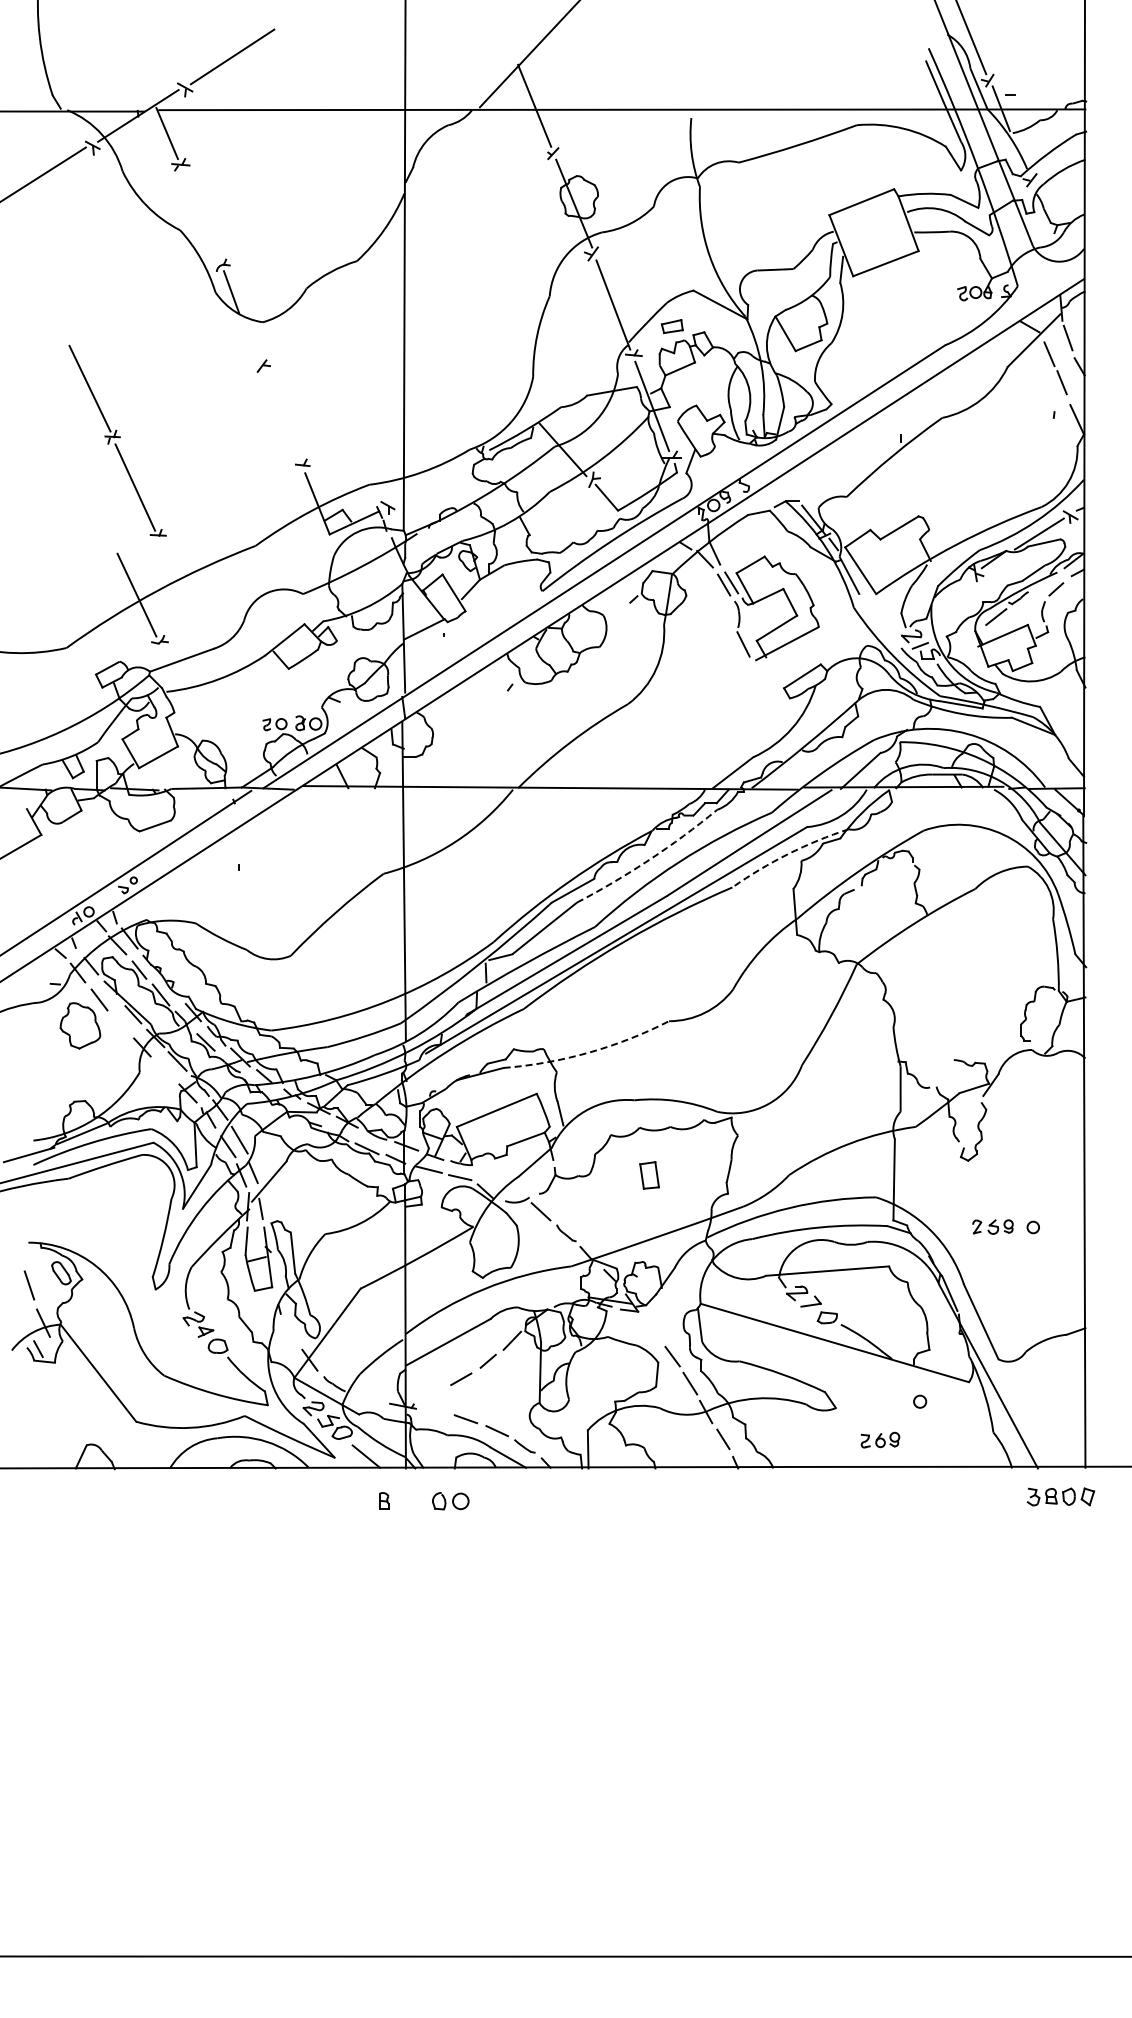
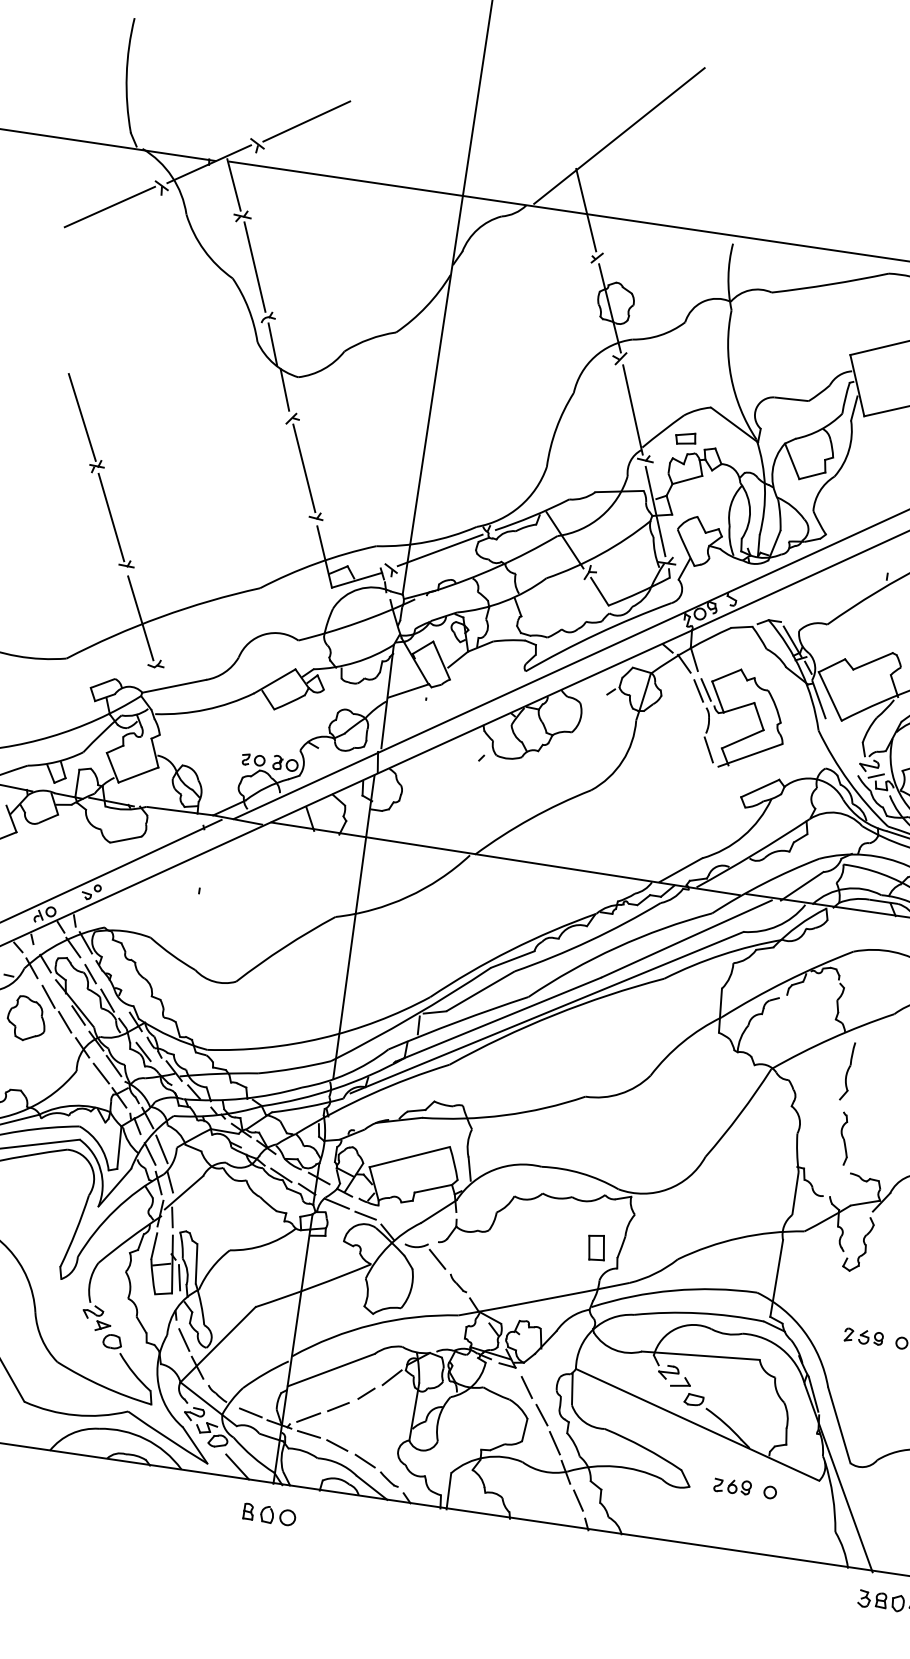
line: (200, 214) -> (254, 266), added
line: (250, 337) -> (284, 389), added
line: (282, 414) -> (304, 467), added
part: (117, 440) -> (101, 470), moved
line: (435, 479) -> (439, 550), added
arc: (788, 854) -> (722, 955), dashed -> solid
arc: (649, 859) -> (589, 940), dashed -> solid
part: (935, 955) -> (847, 1071), added
line: (120, 1023) -> (65, 1022), added
part: (942, 1025) -> (844, 1139), added
arc: (588, 1052) -> (504, 1115), dashed -> solid
line: (165, 1071) -> (101, 1073), added
part: (649, 1175) -> (596, 1247), moved
line: (277, 1269) -> (179, 1277), added
line: (652, 1330) -> (526, 1387), added
line: (291, 1333) -> (183, 1339), added
line: (432, 1394) -> (309, 1417), added
line: (371, 1398) -> (250, 1412), added
line: (434, 1411) -> (308, 1433), added
part: (880, 1439) -> (732, 1485), moved
part: (450, 1501) -> (277, 1516), moved

